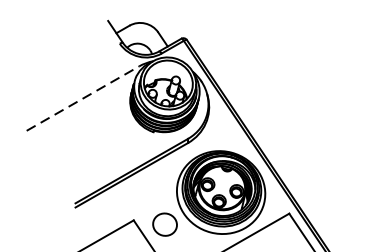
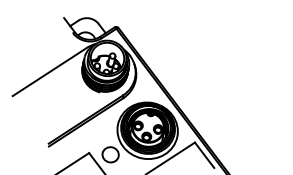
line: (83, 97) -> (50, 71), dashed -> solid

